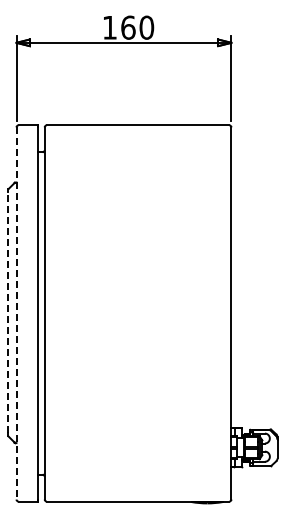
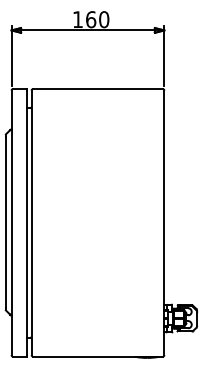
line: (8, 312) -> (5, 222), dashed -> solid
line: (16, 313) -> (11, 222), dashed -> solid

